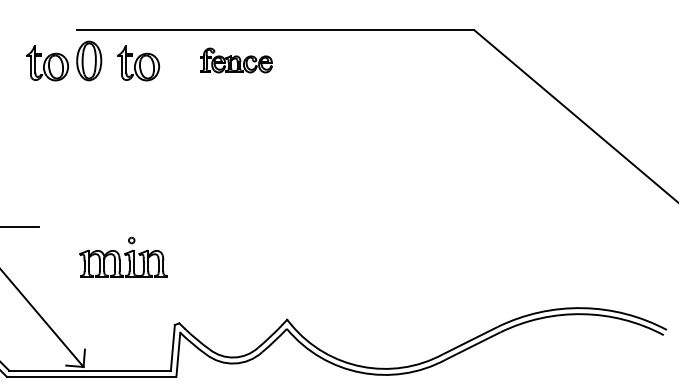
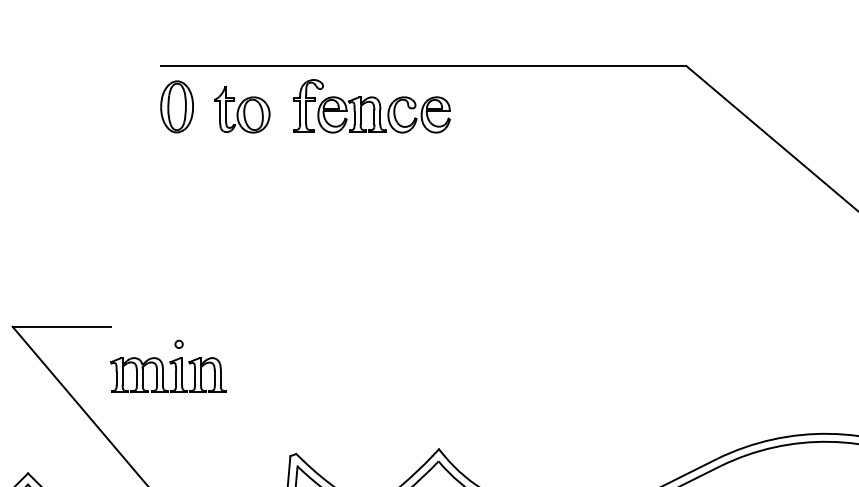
part: (236, 60) -> (371, 106), size x1.67
part: (47, 63) -> (121, 110), removed
part: (123, 256) -> (168, 365), moved

